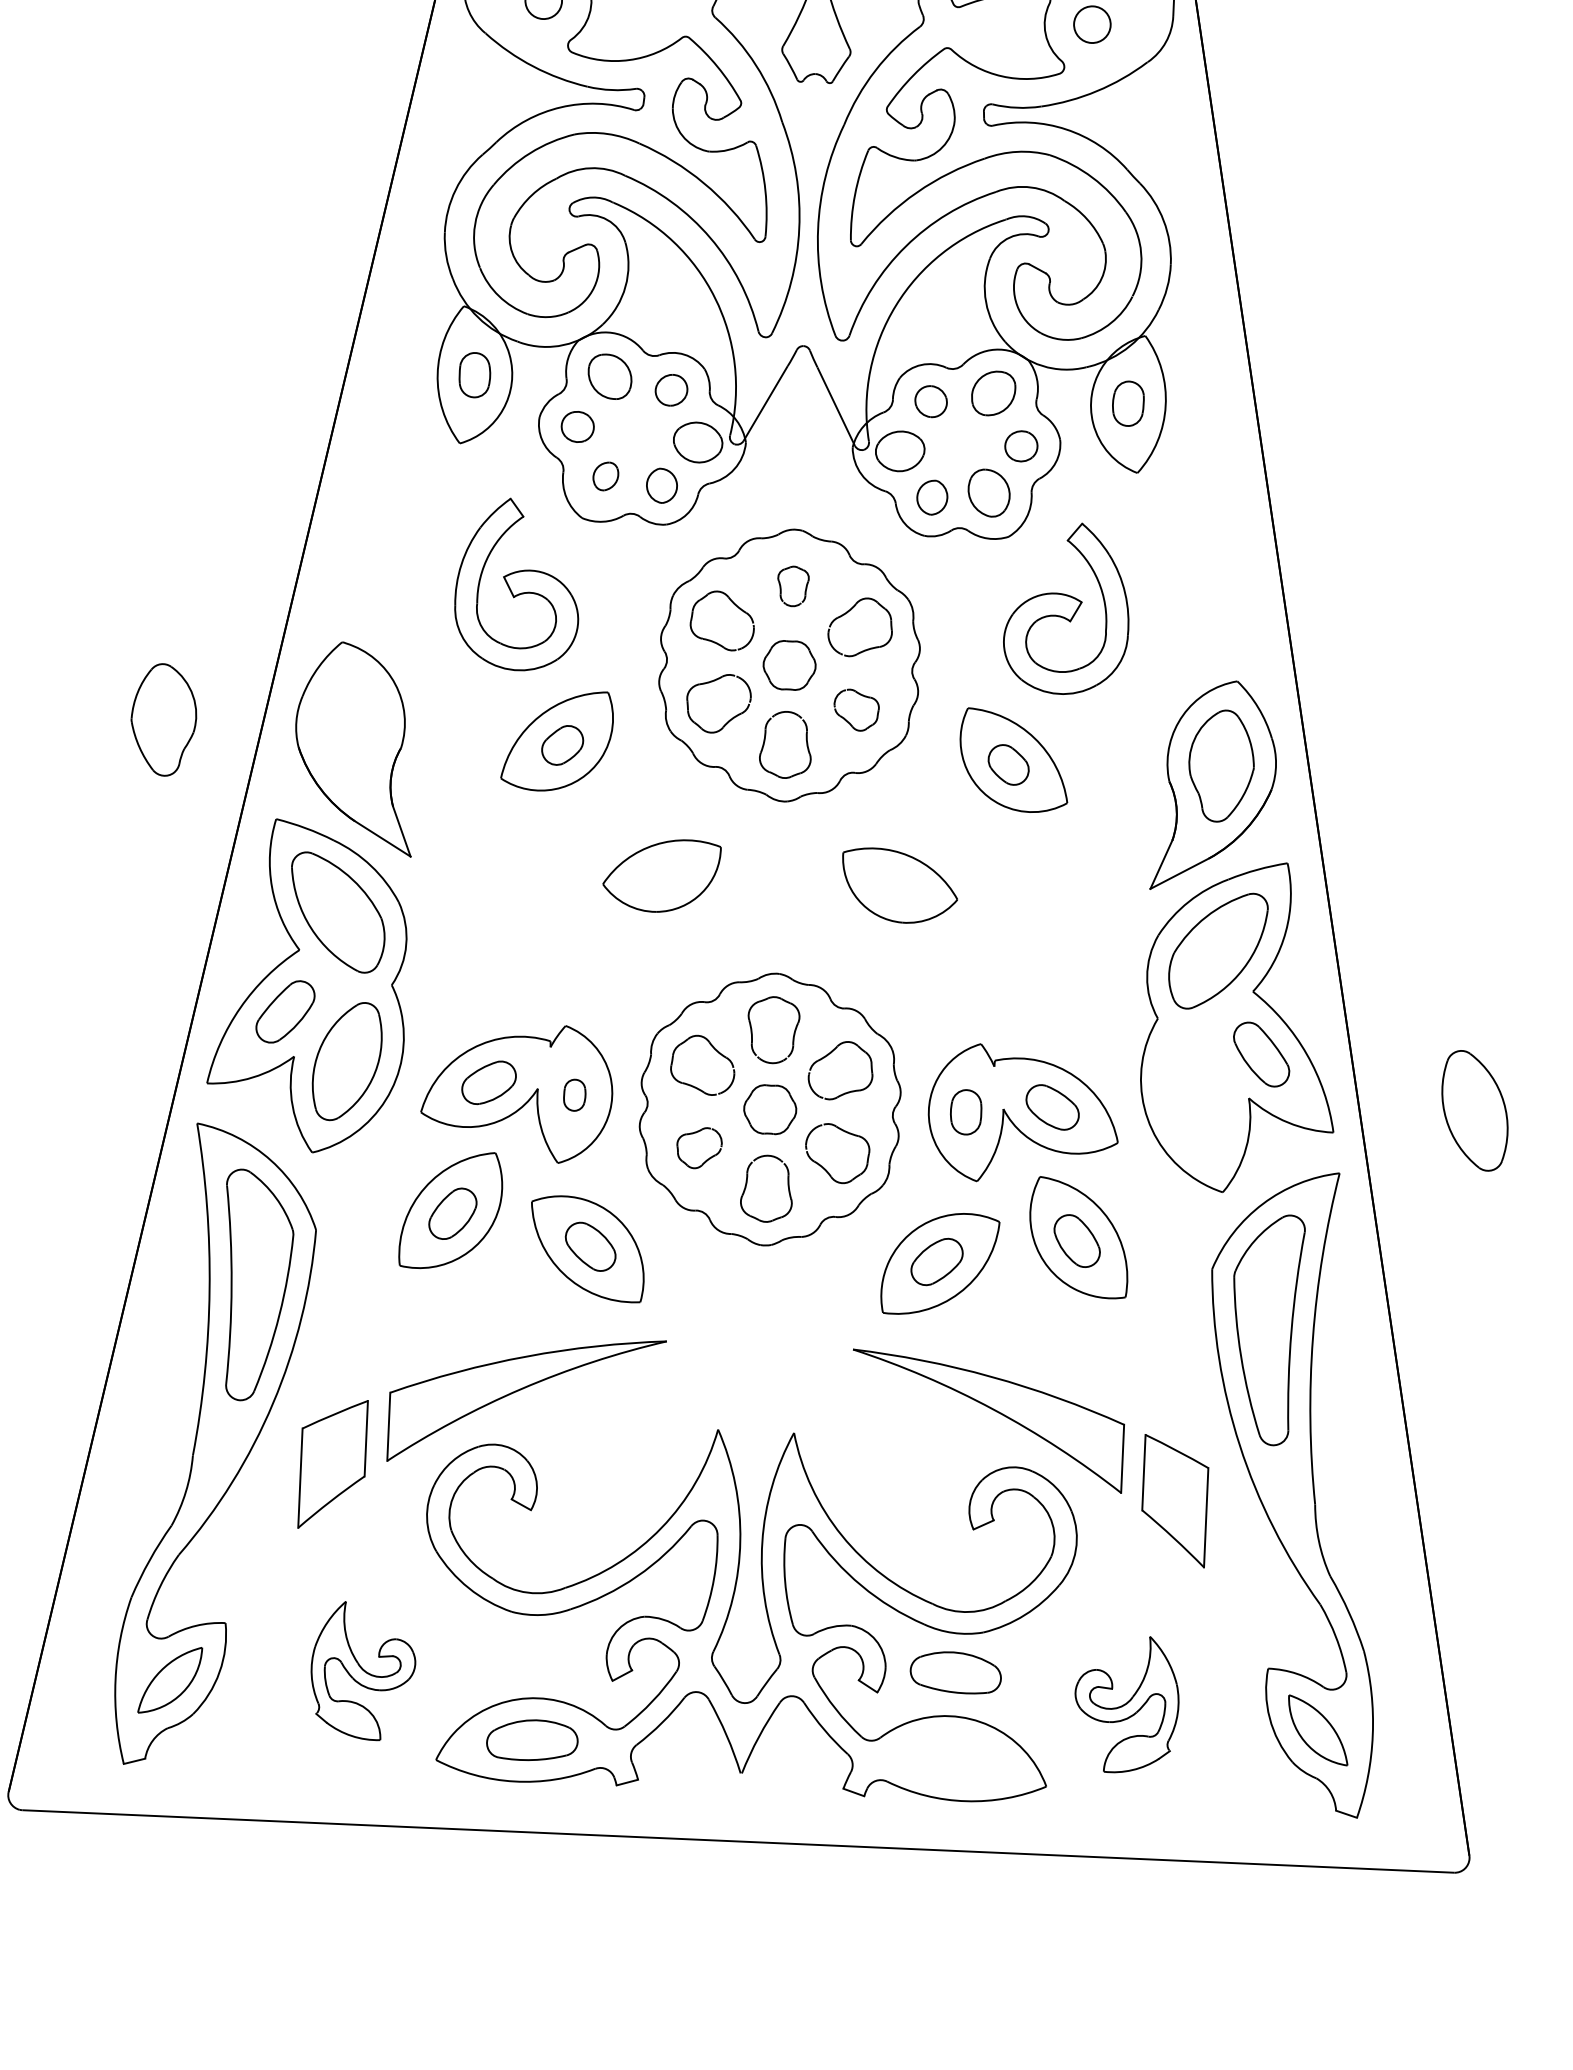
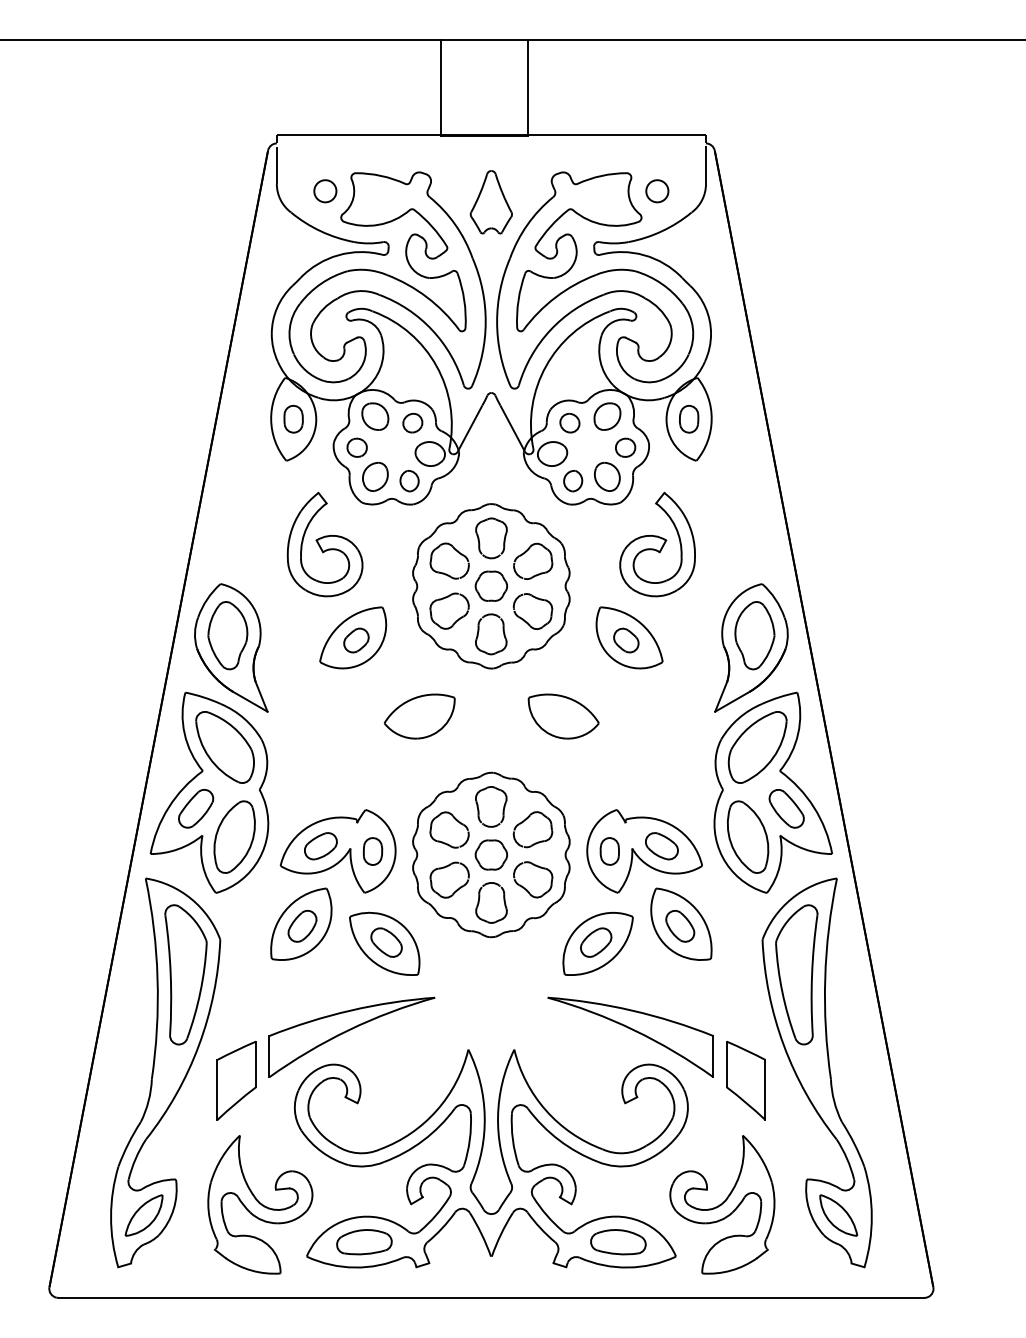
part: (605, 475) -> (375, 476), size x1.67
part: (793, 586) -> (491, 538), size x1.67
part: (855, 710) -> (532, 611), size x1.43
part: (163, 719) -> (227, 635), moved
part: (573, 1095) -> (372, 851), size x1.43
part: (1474, 1109) -> (747, 836), moved
part: (699, 1147) -> (449, 879), size x1.43
part: (363, 1670) -> (260, 1204), size x1.67
part: (956, 1673) -> (618, 1242), moved
part: (1126, 1703) -> (722, 1204), size x1.67

